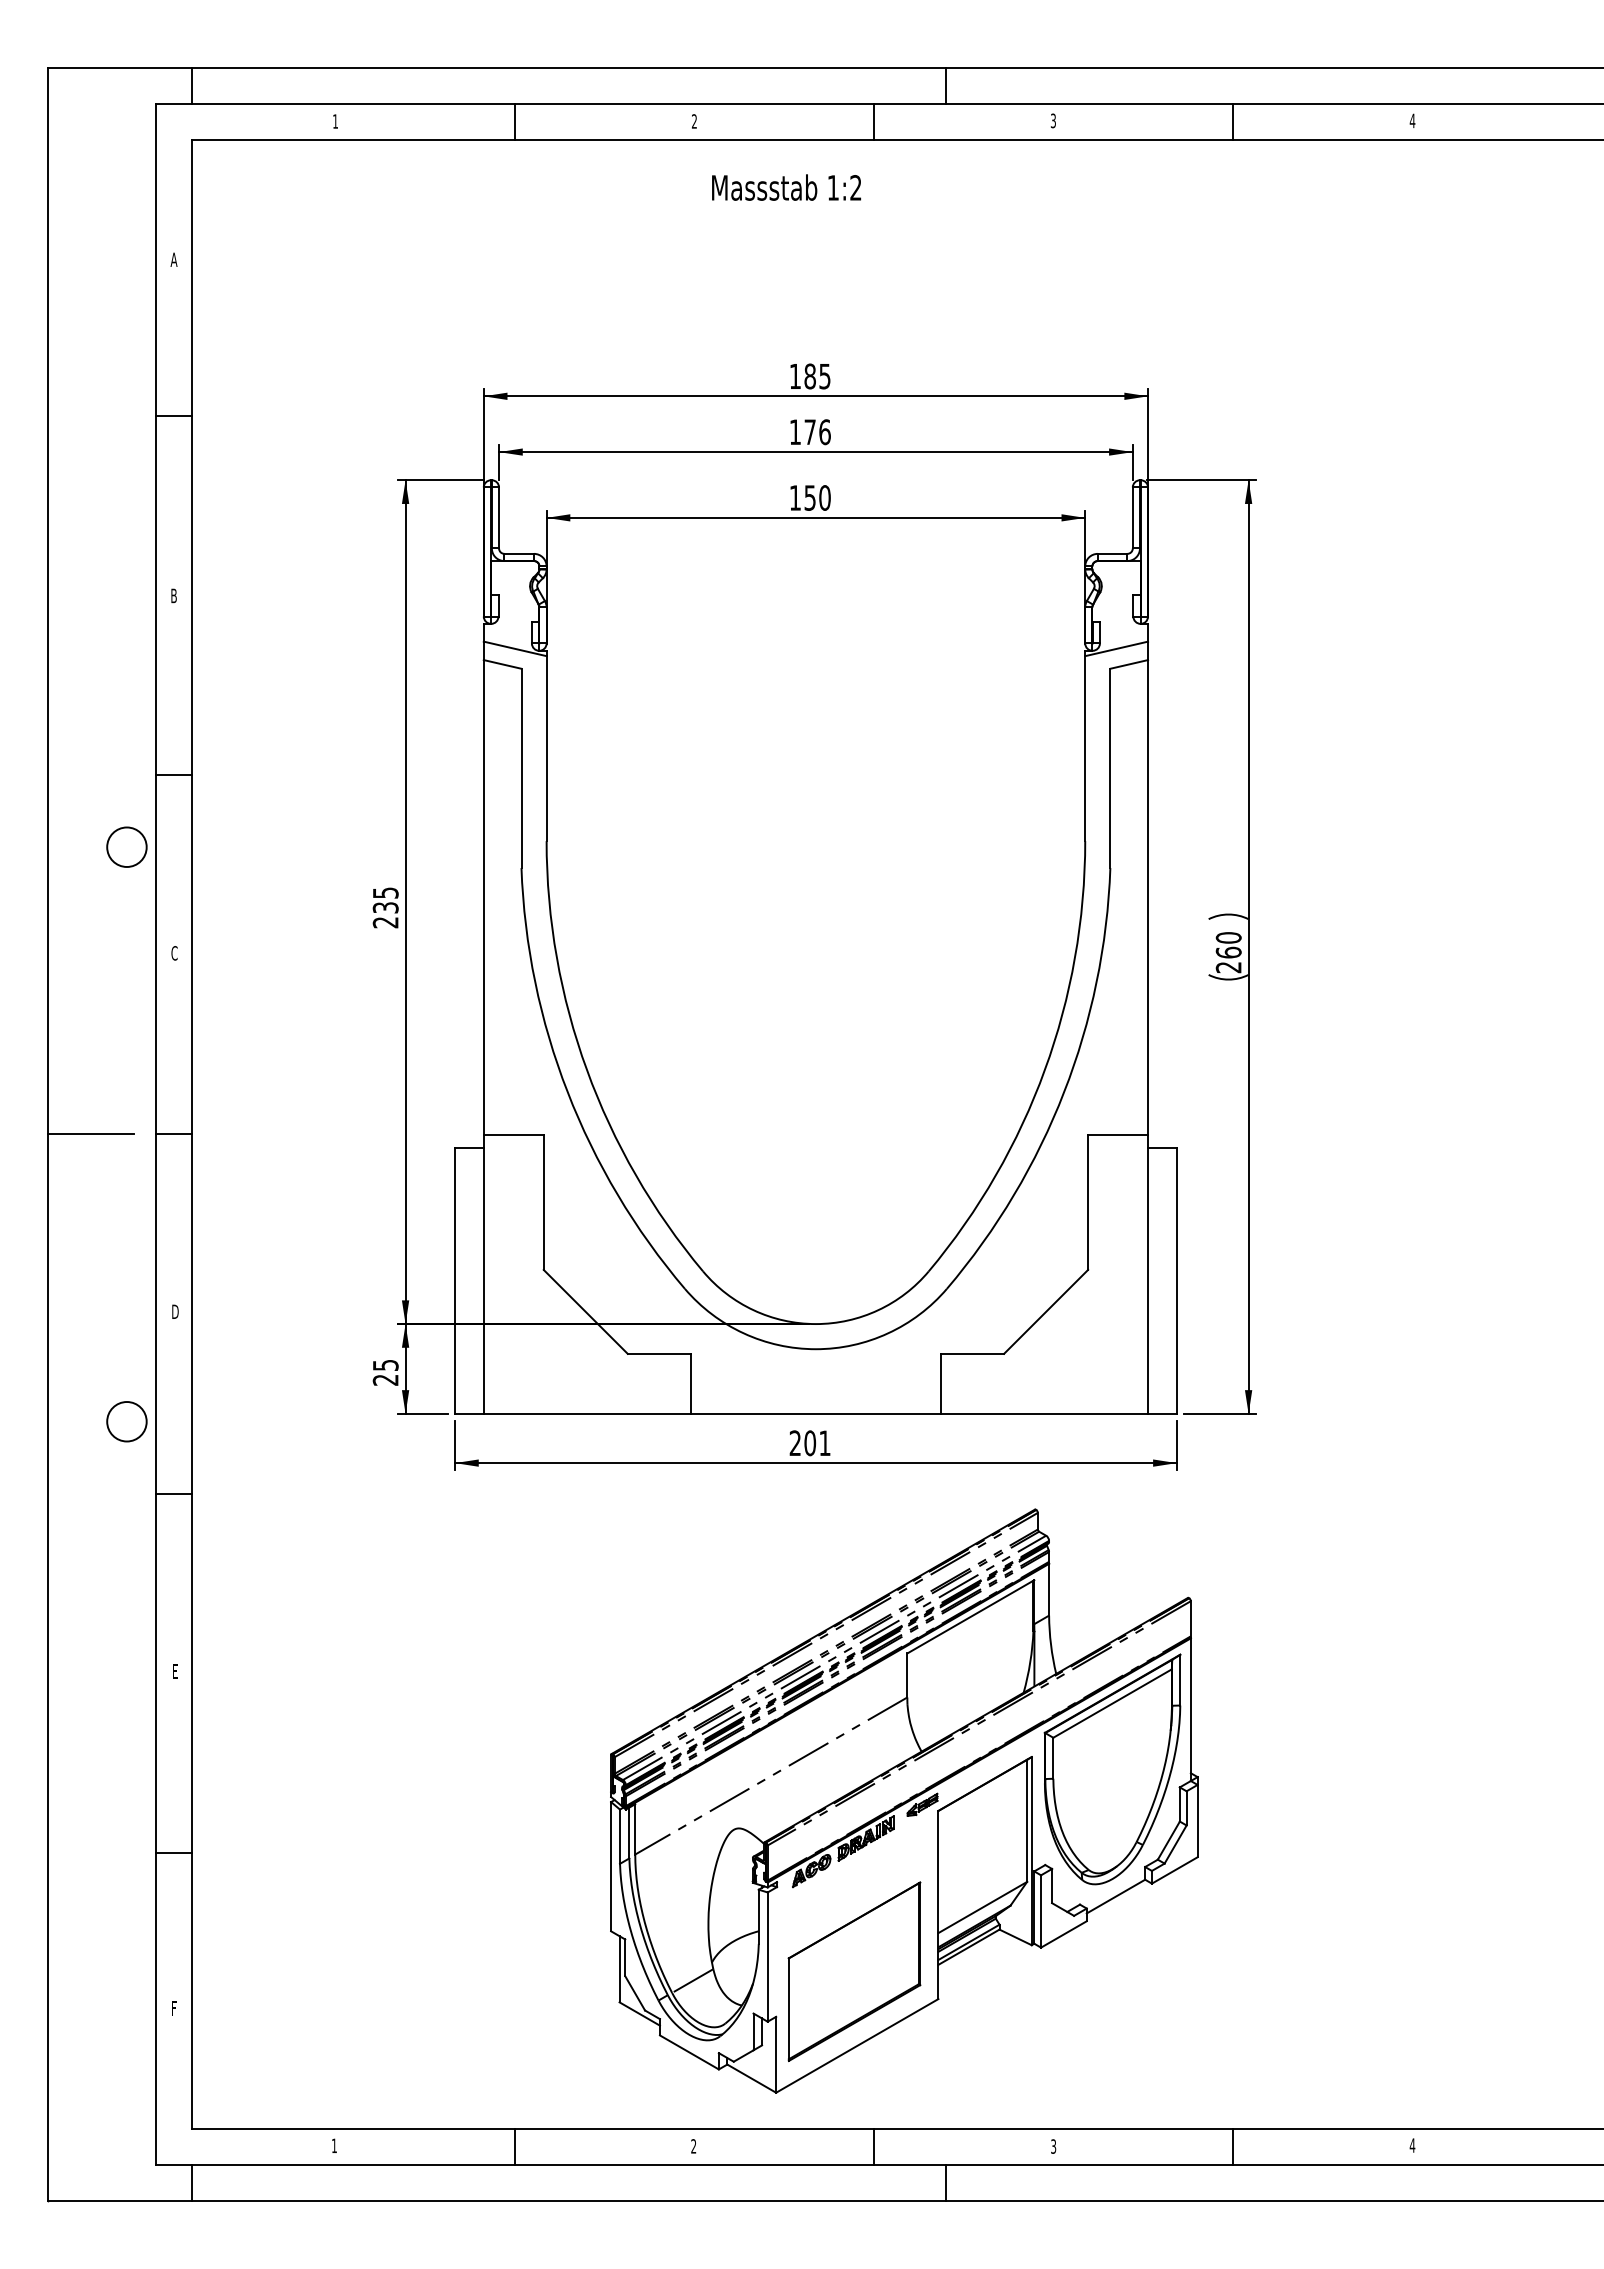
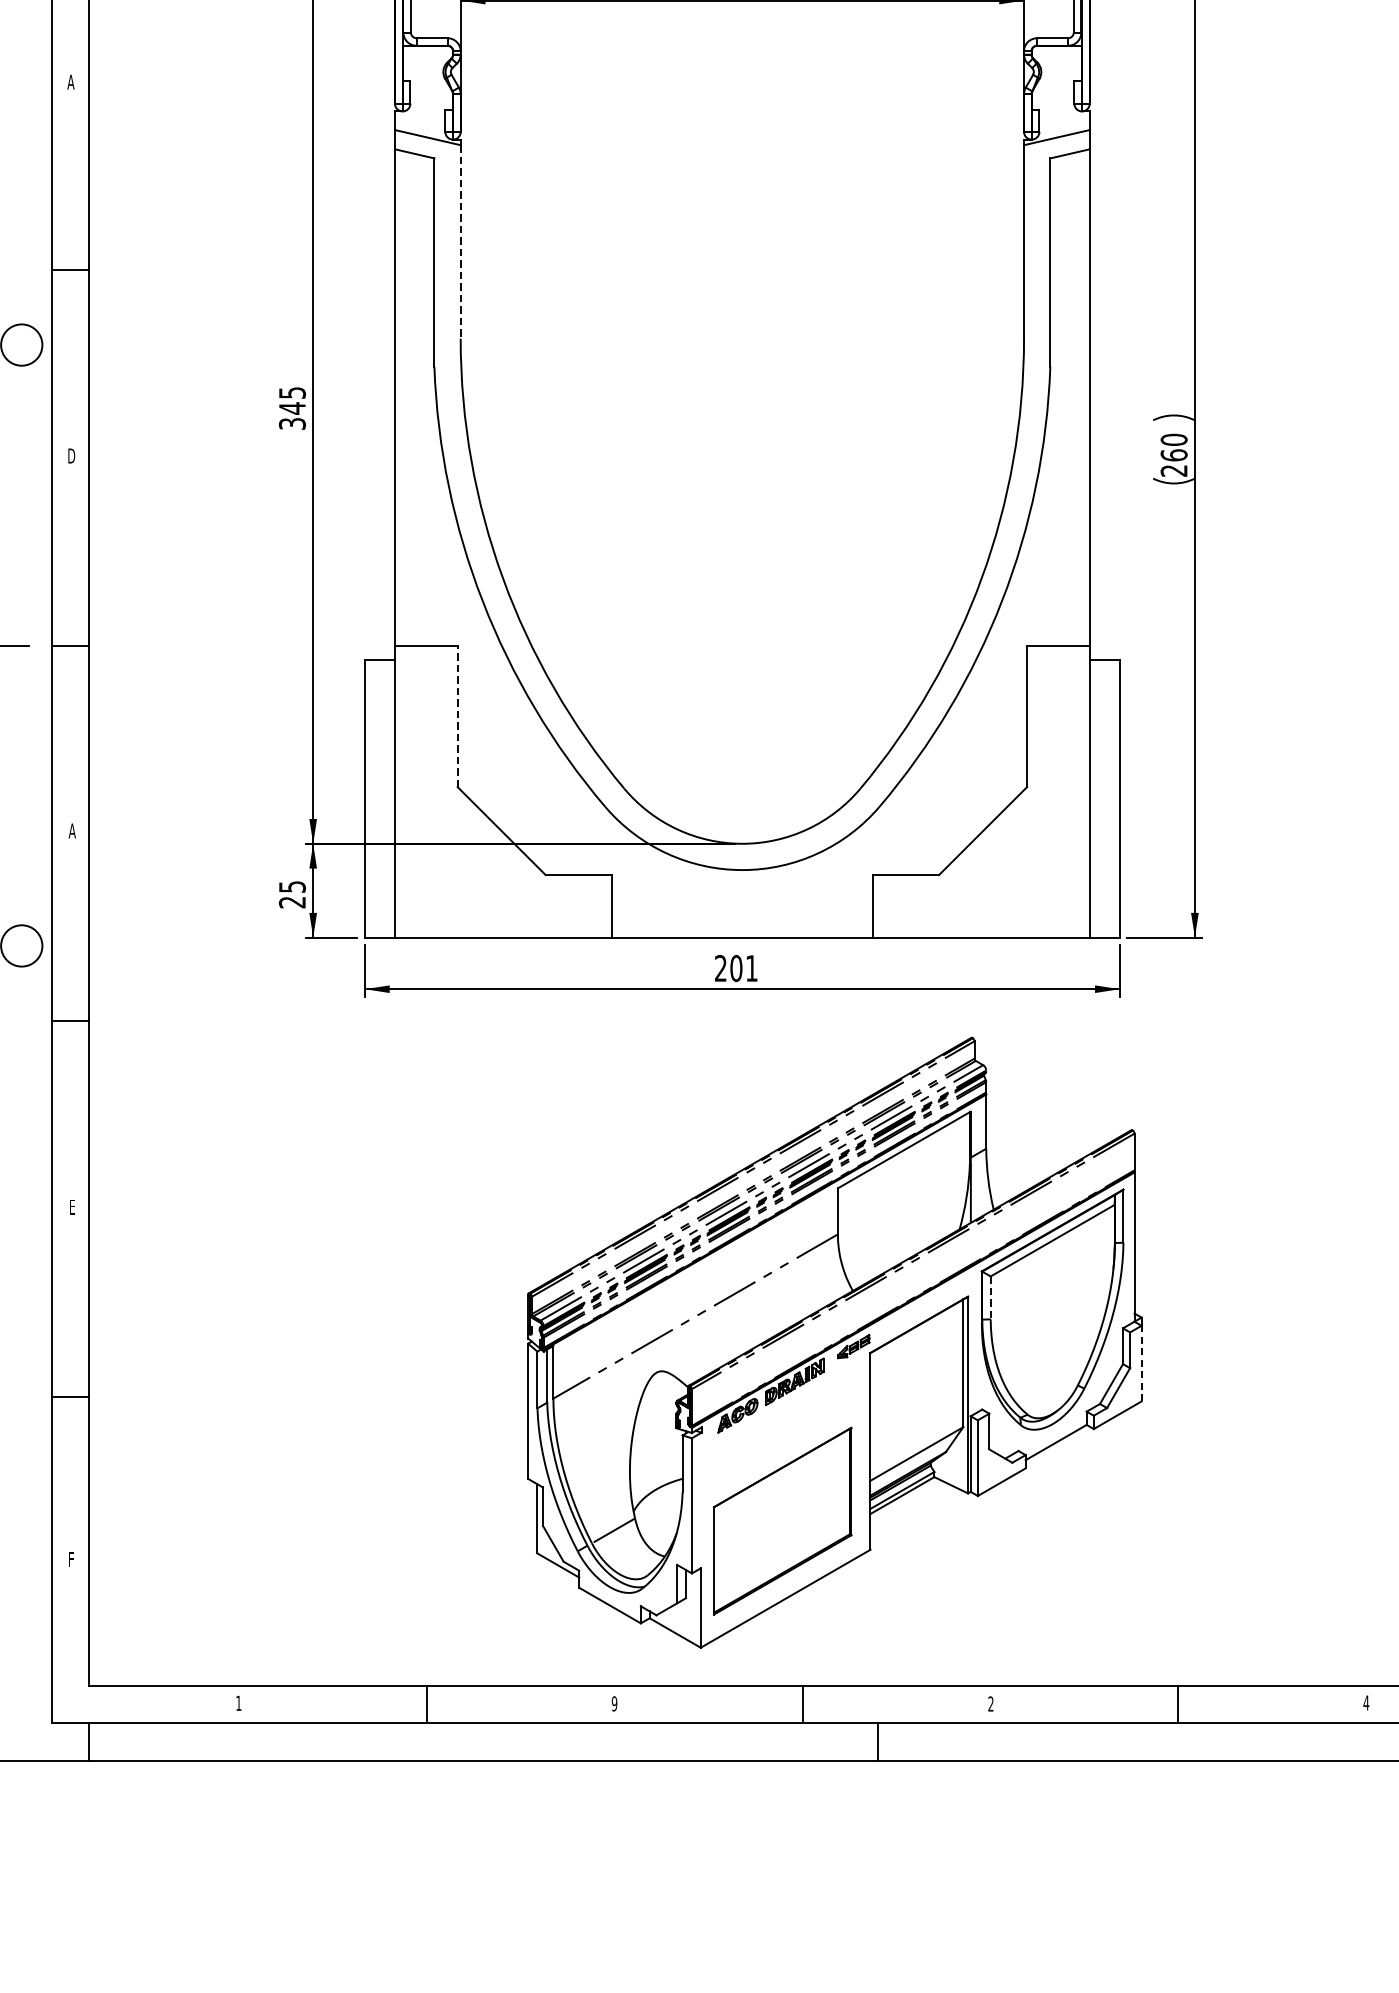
text: (173, 595) -> (70, 81), B -> A
line: (546, 749) -> (460, 242), solid -> dashed
text: (385, 914) -> (292, 415), 235 -> 345
text: (174, 953) -> (71, 456), C -> D
line: (543, 1202) -> (457, 716), solid -> dashed
text: (174, 1311) -> (71, 830), D -> A
line: (1053, 1758) -> (990, 1298), solid -> dashed
line: (1197, 1820) -> (1141, 1363), solid -> dashed
text: (693, 2146) -> (614, 1703), 2 -> 9
text: (1053, 2146) -> (990, 1703), 3 -> 2

